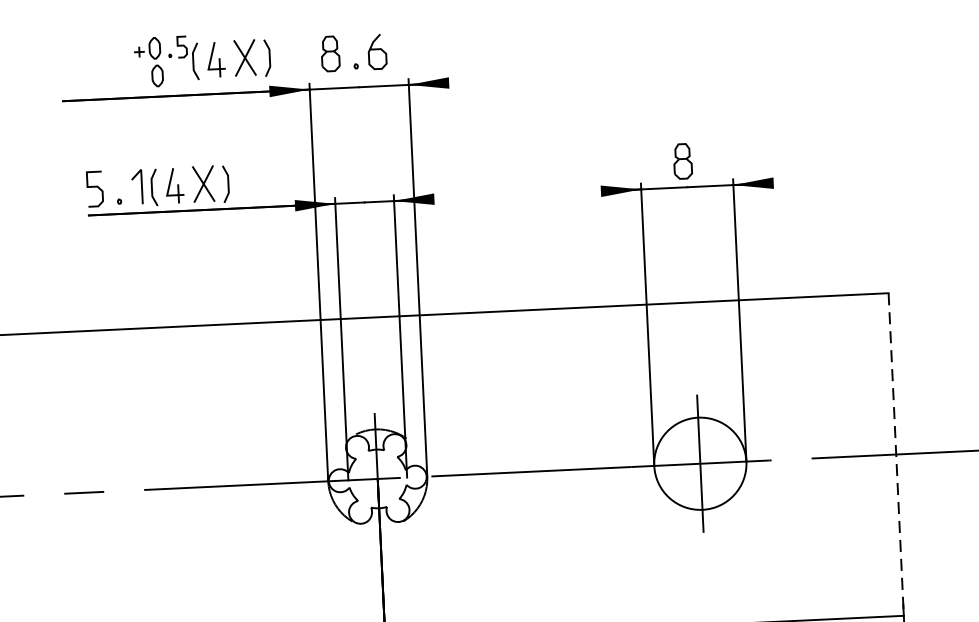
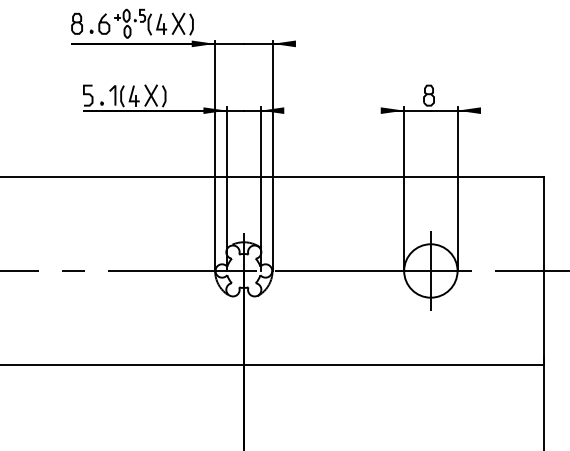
part: (353, 52) -> (90, 23), moved
line: (896, 453) -> (544, 270), dashed -> solid

